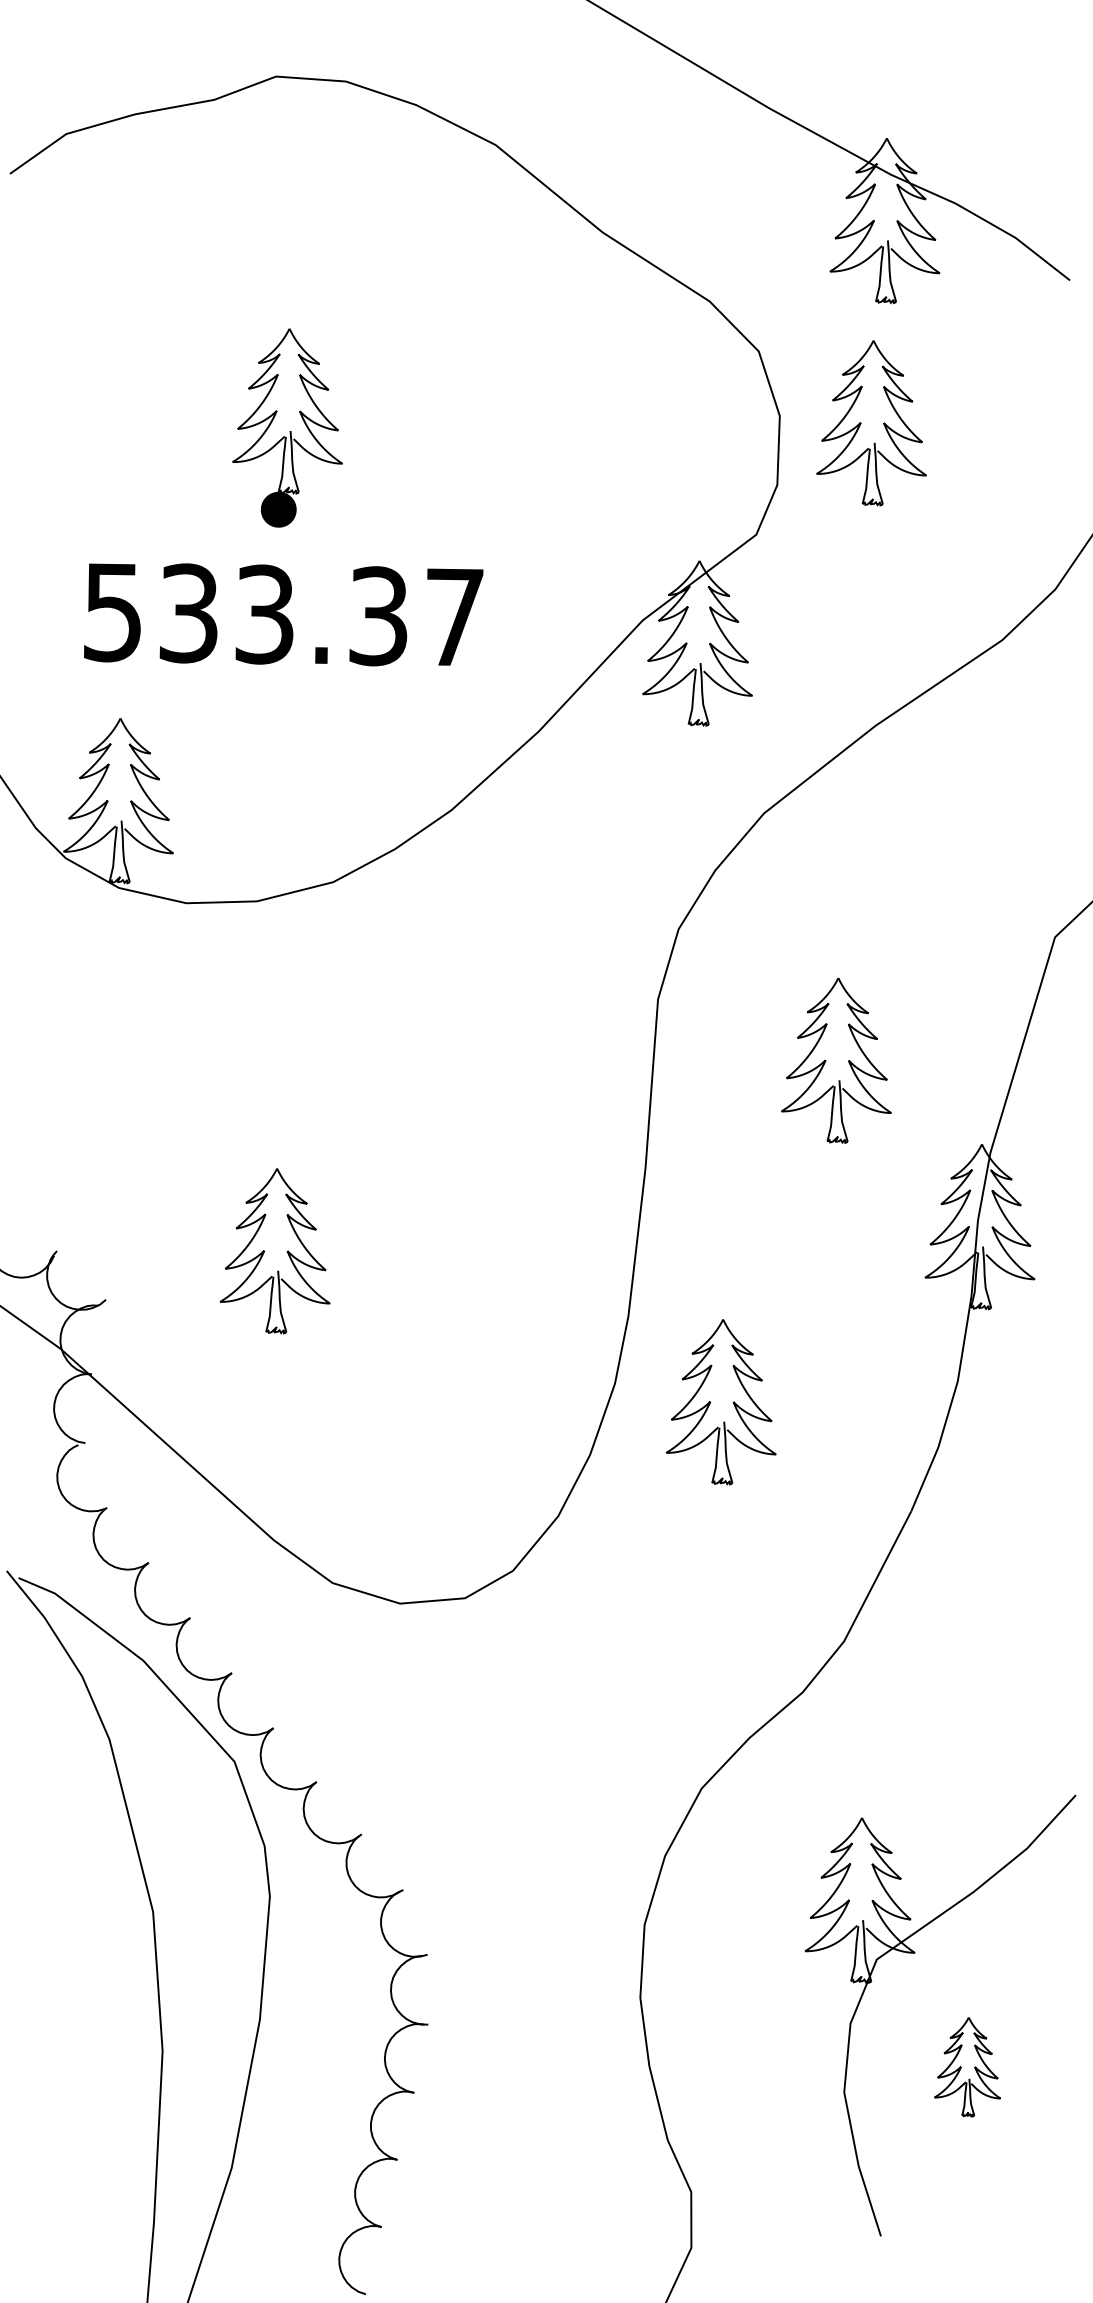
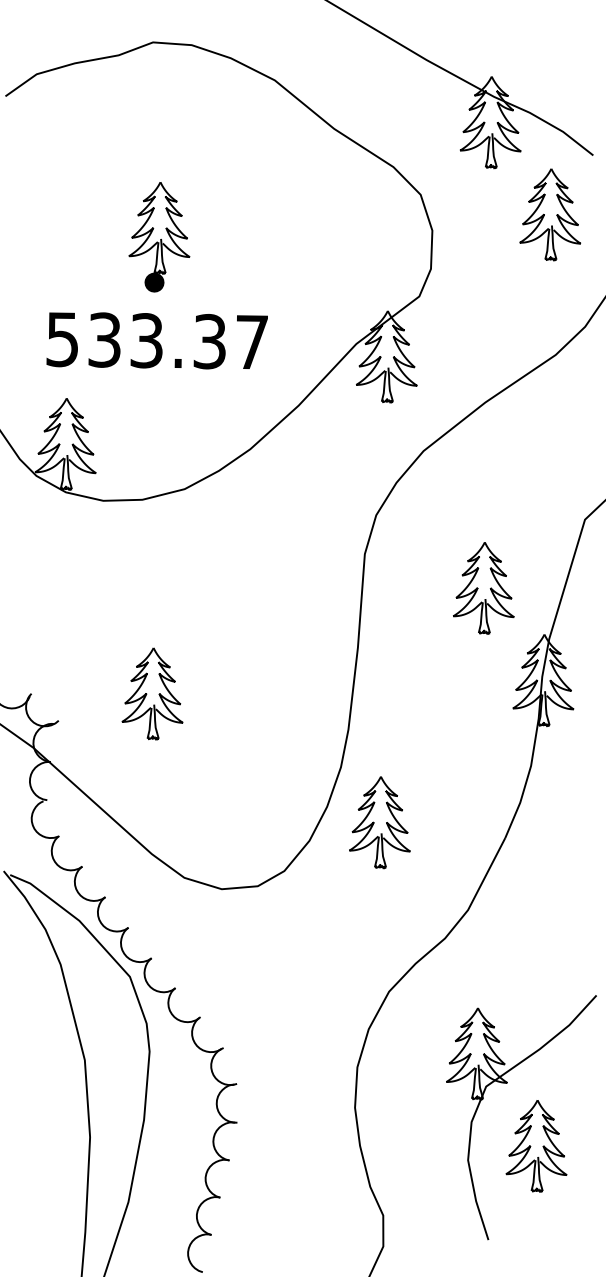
part: (871, 422) -> (550, 214), moved
part: (835, 1061) -> (483, 588), moved
part: (720, 1402) -> (379, 822), moved
part: (967, 2067) -> (536, 1146), size x1.67

